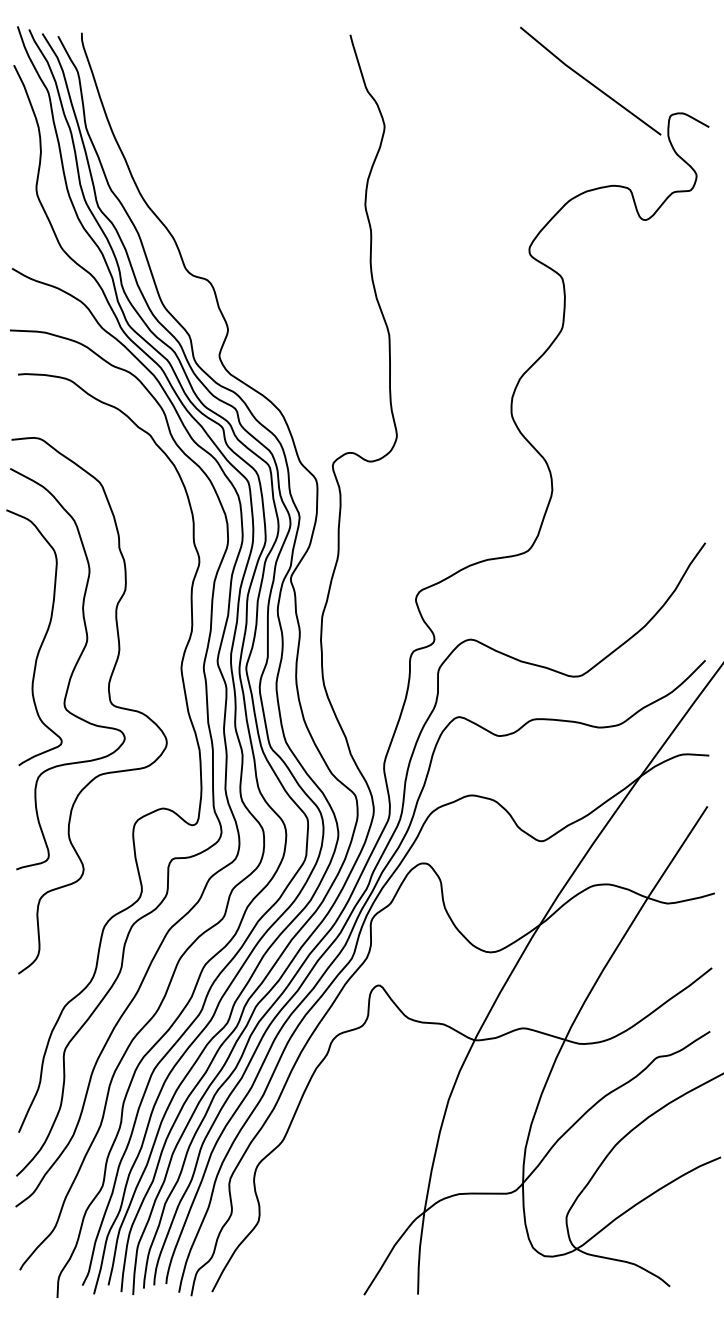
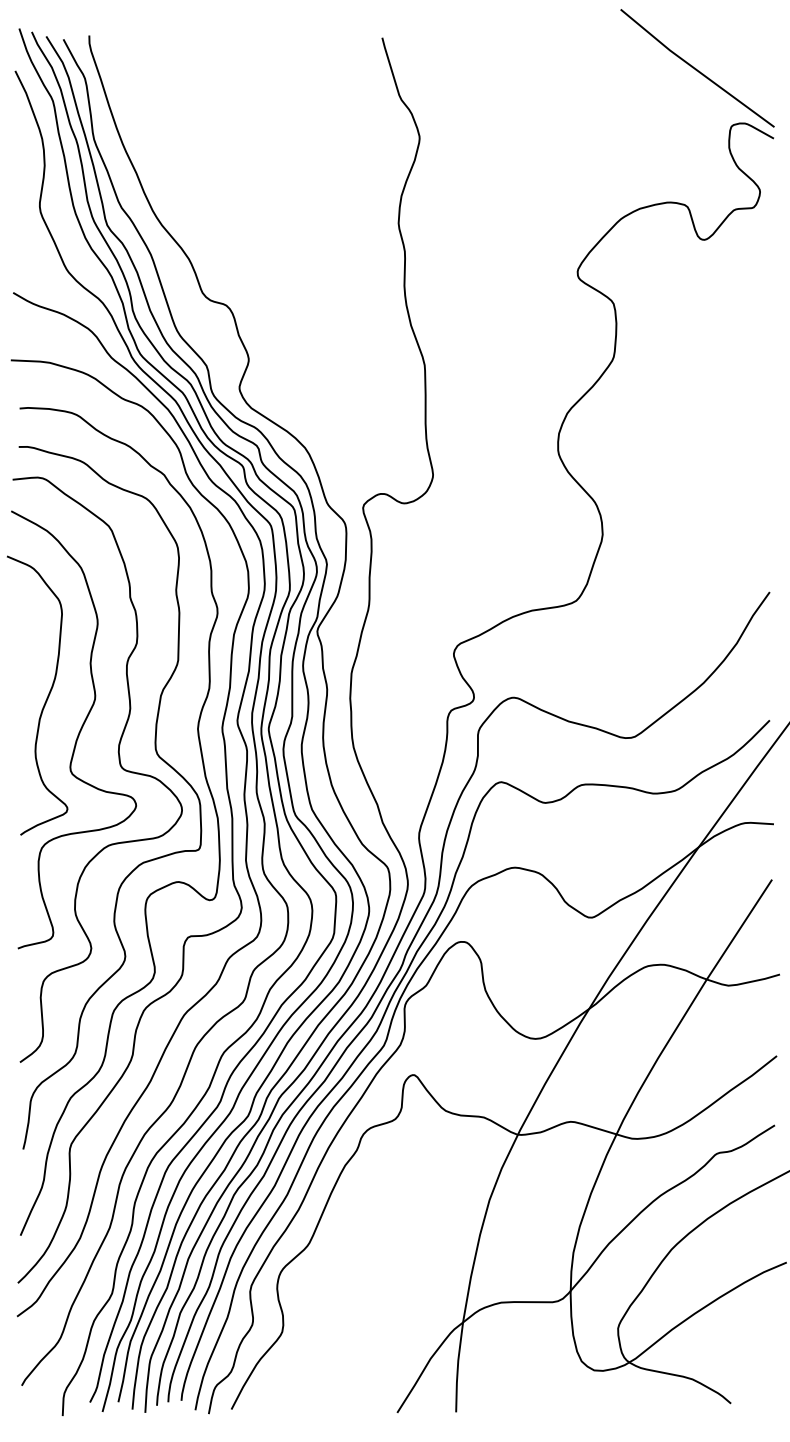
line: (589, 81) -> (696, 68), moved
curve: (145, 694) -> (158, 757), added

